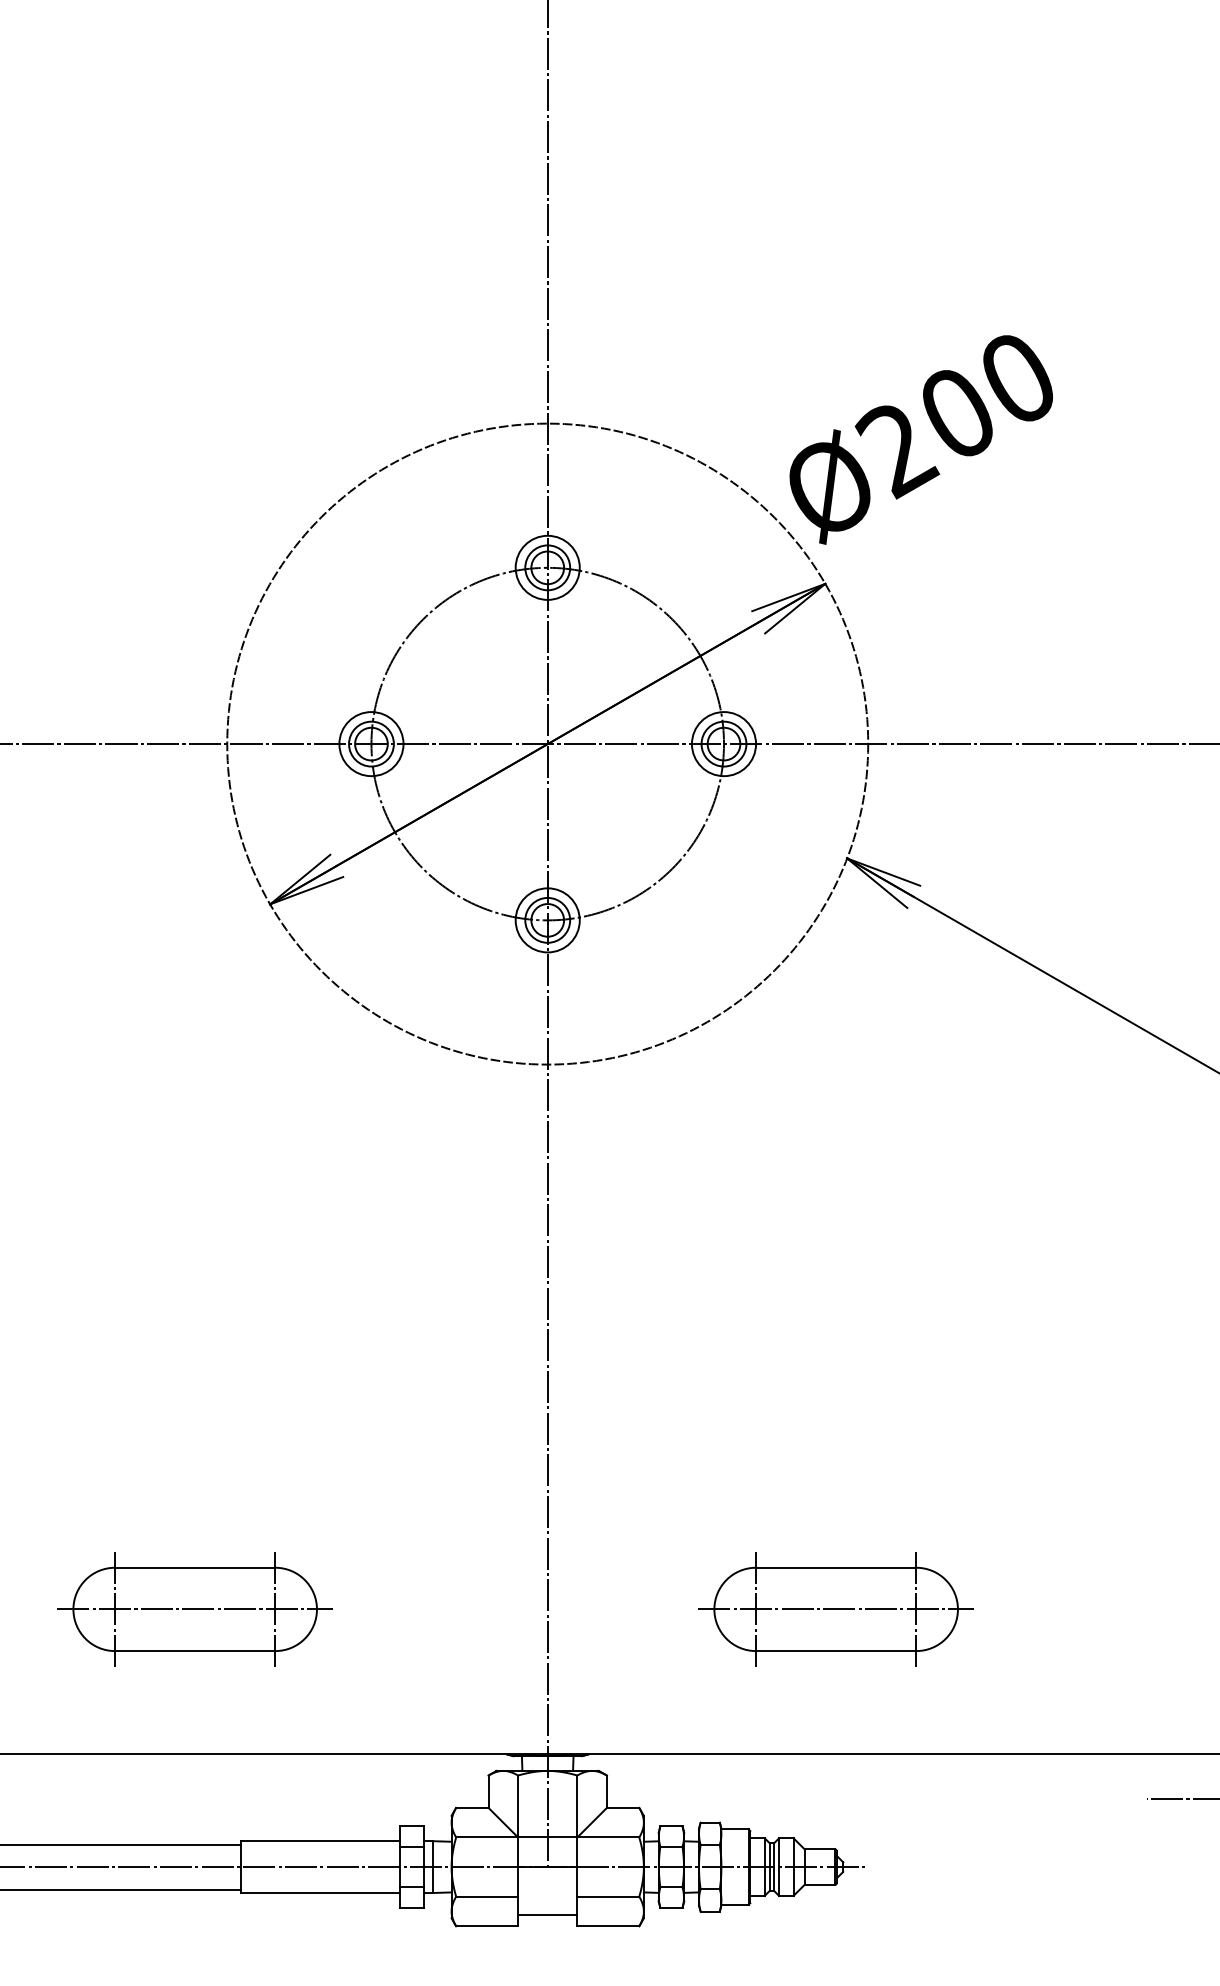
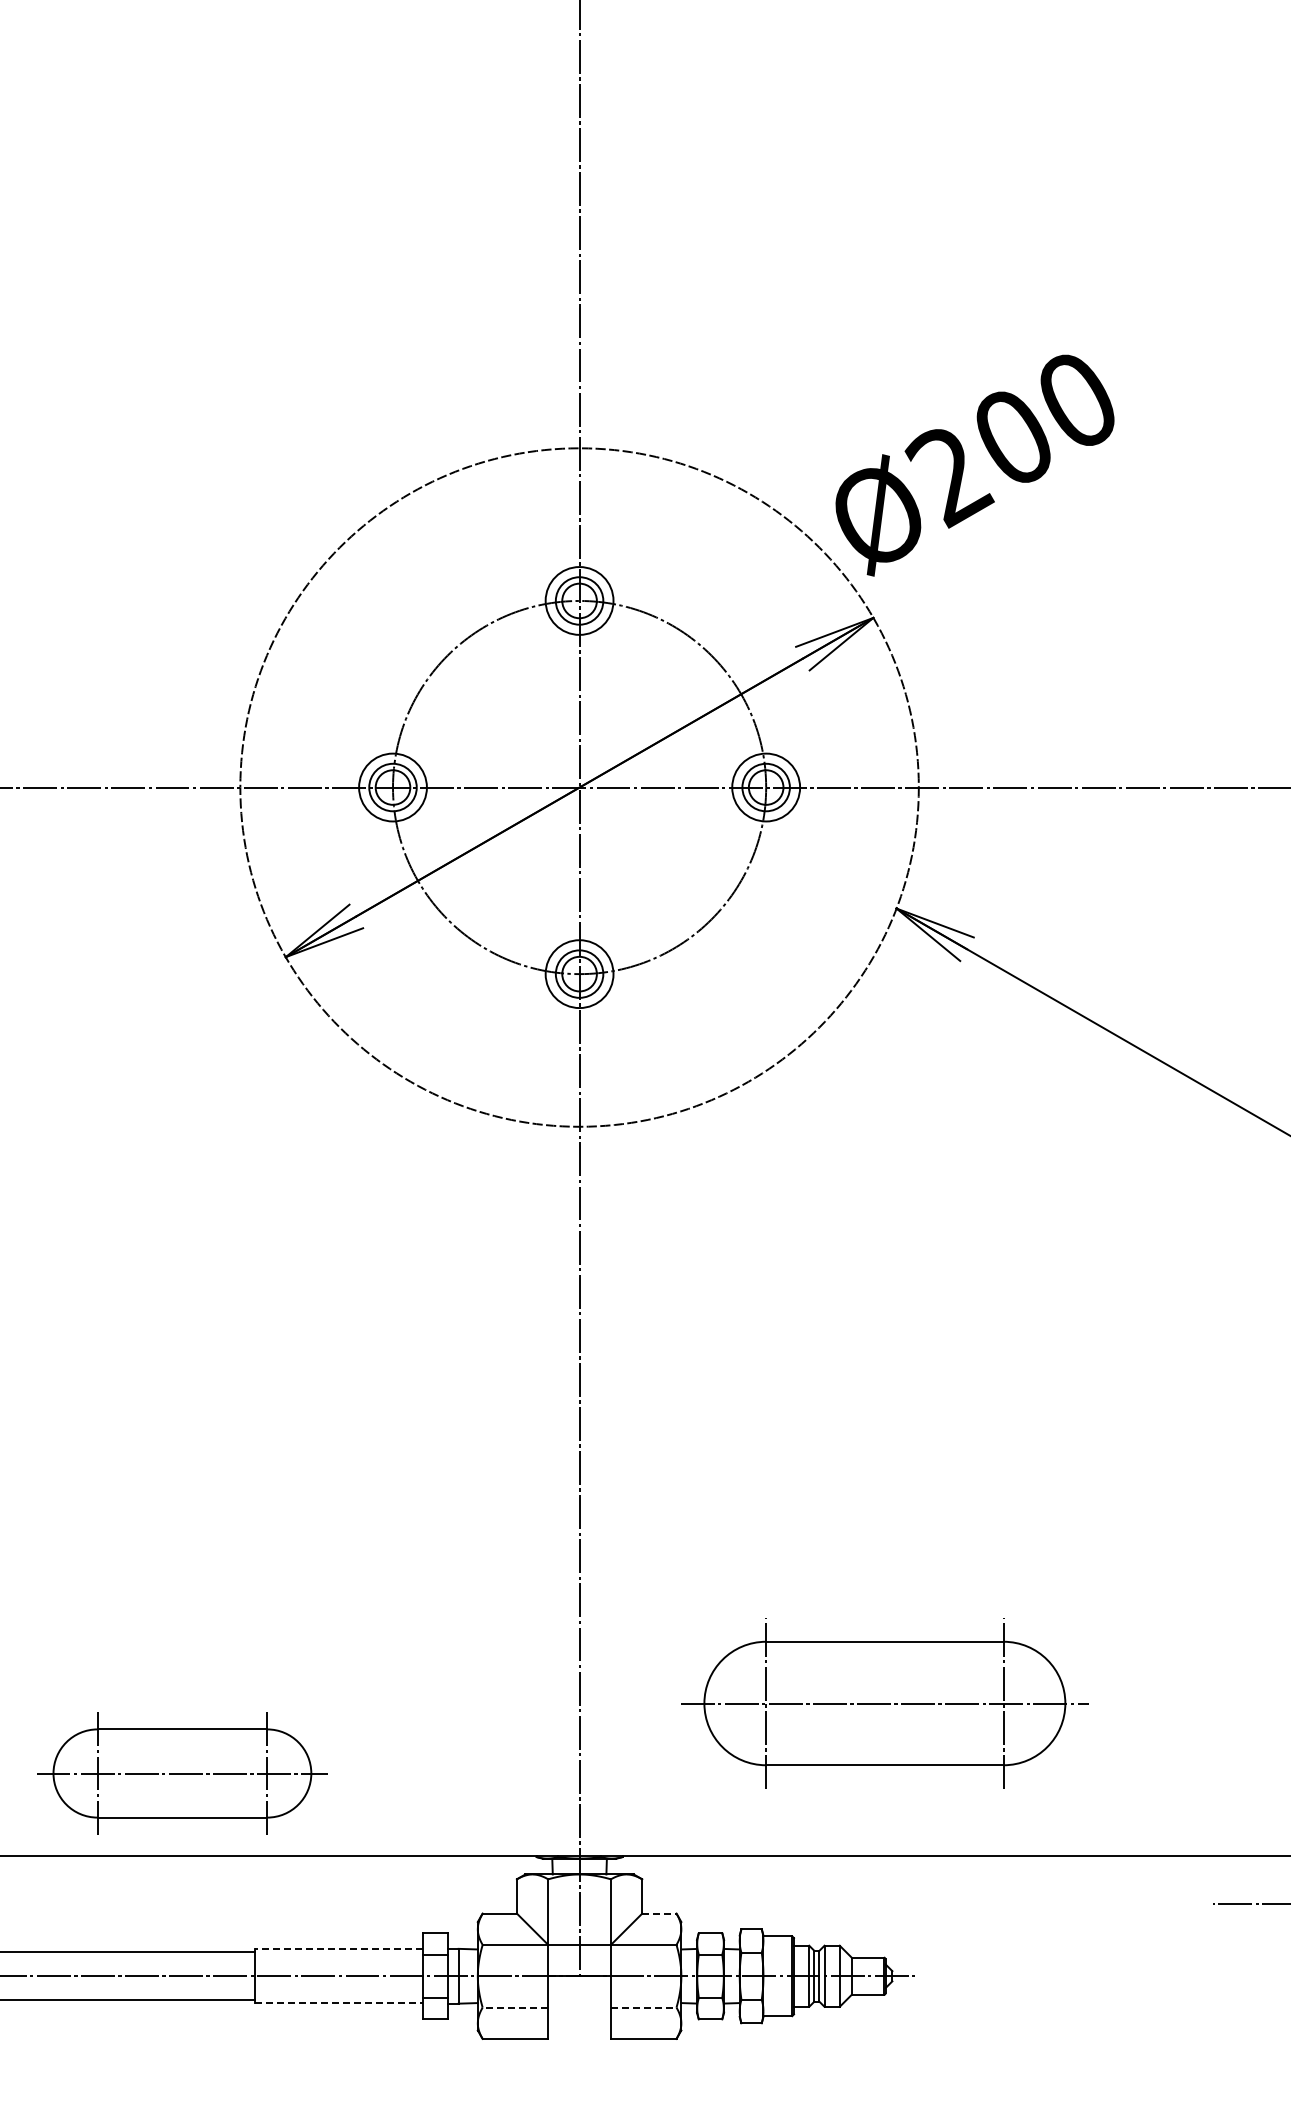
part: (195, 1609) -> (182, 1773), moved
part: (835, 1609) -> (884, 1703), size x1.4
line: (623, 1807) -> (659, 1913), solid -> dashed
line: (320, 1841) -> (339, 1949), solid -> dashed
line: (320, 1892) -> (339, 2003), solid -> dashed
line: (487, 1896) -> (515, 2007), solid -> dashed
line: (608, 1896) -> (643, 2007), solid -> dashed
line: (547, 1915) -> (579, 2027), removed

